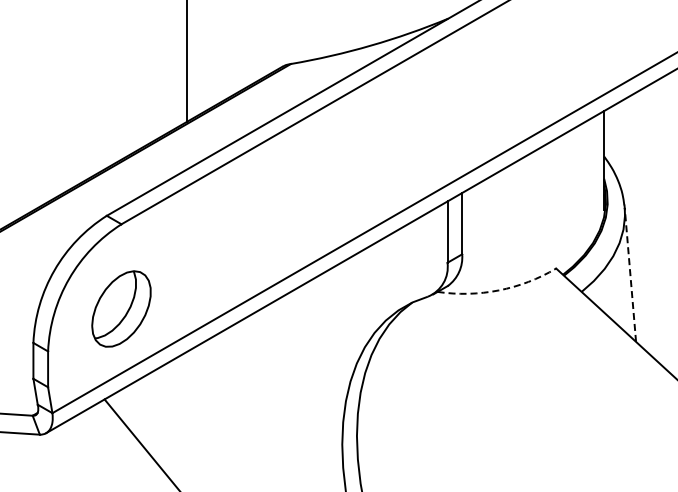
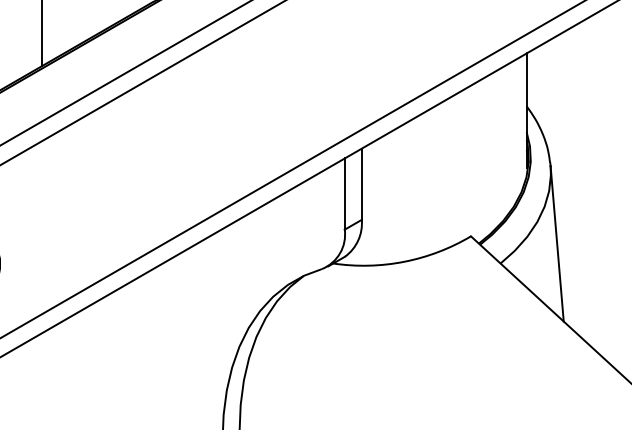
line: (630, 274) -> (557, 243), dashed -> solid
arc: (498, 290) -> (403, 261), dashed -> solid

